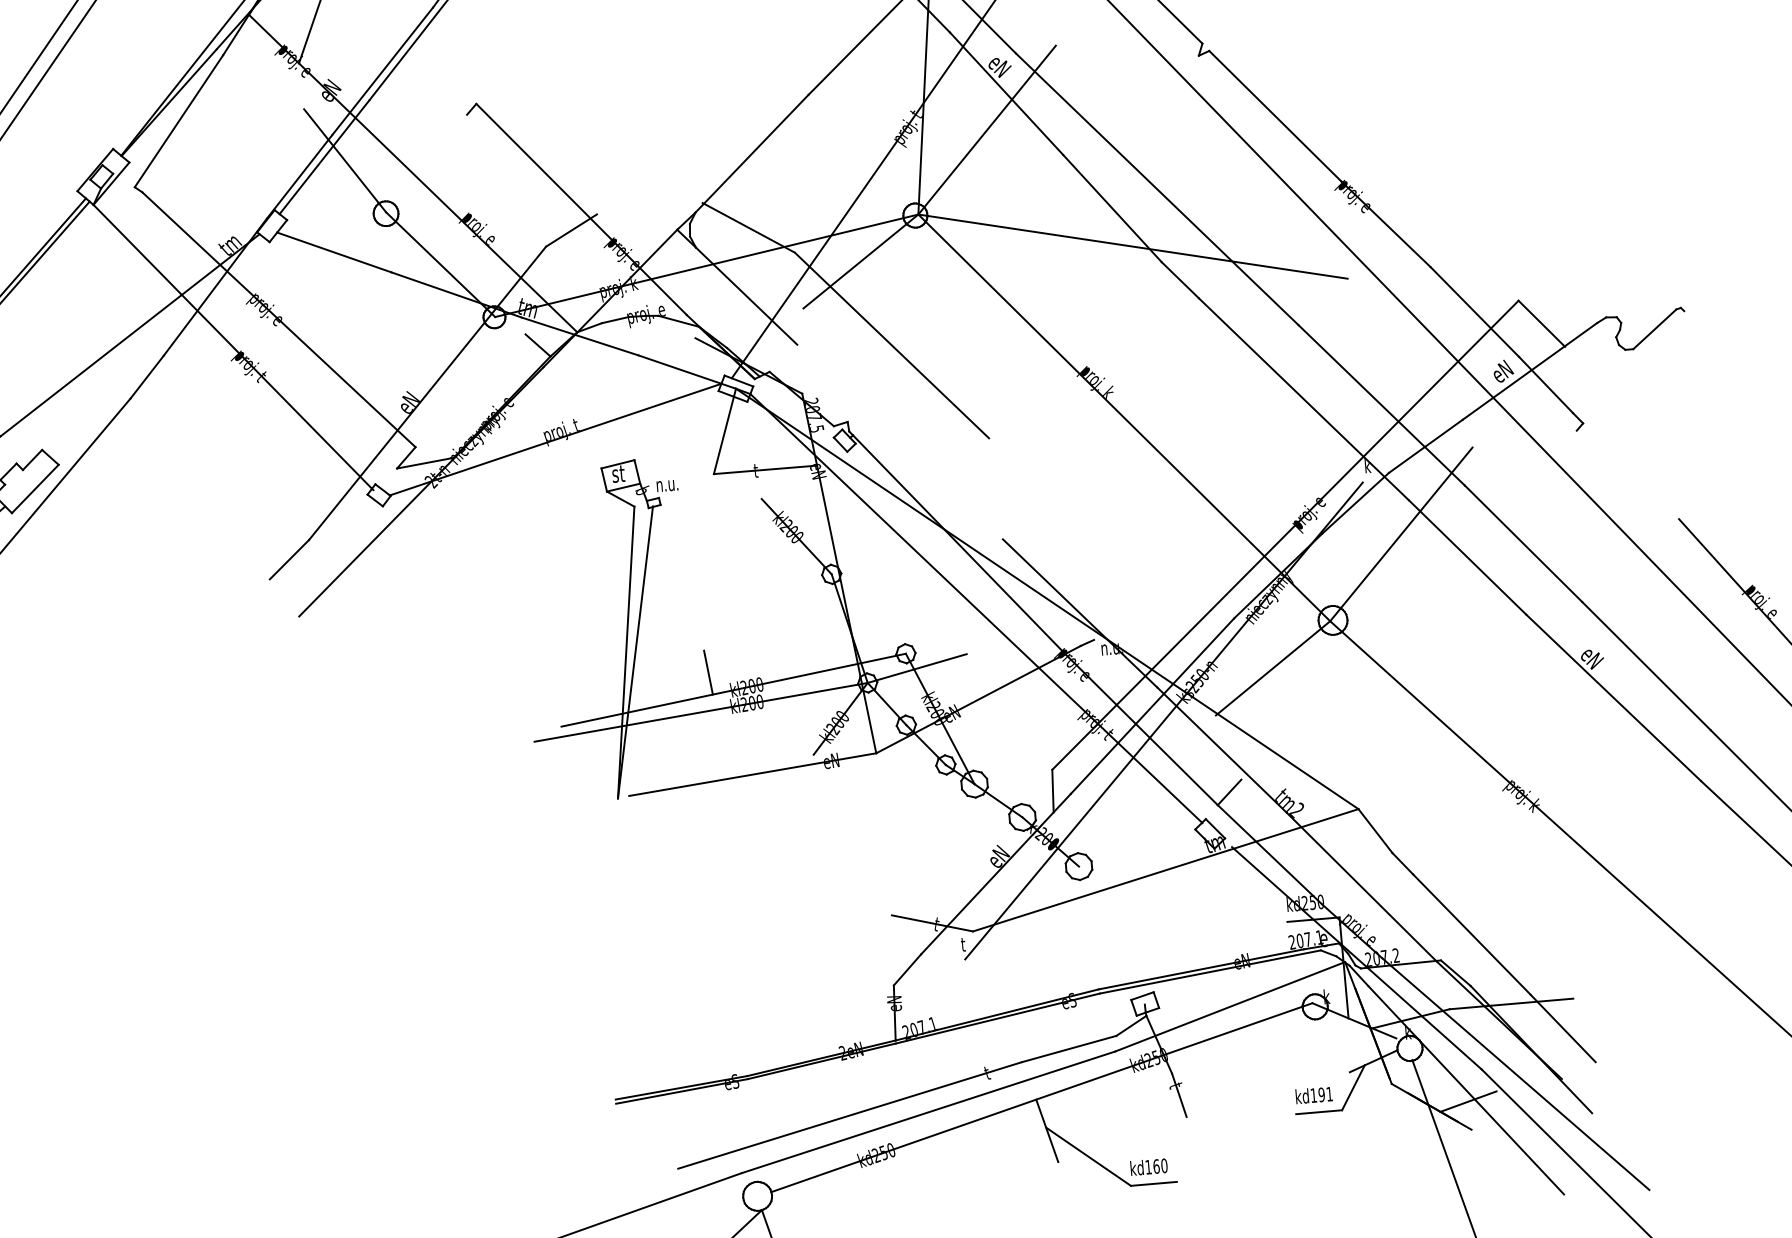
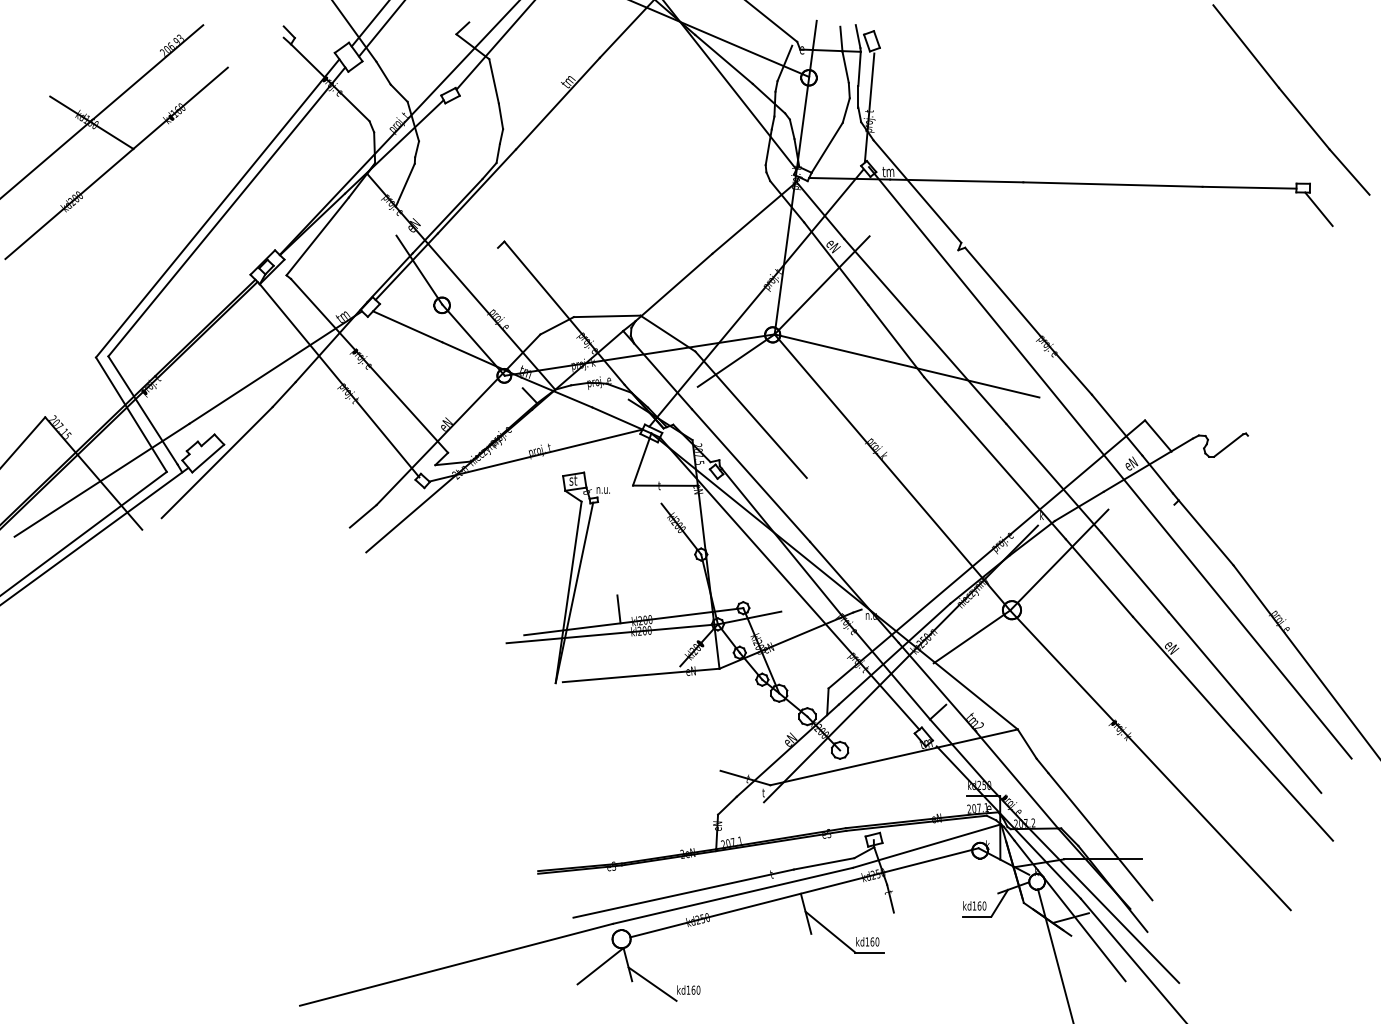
line: (648, 209) -> (606, 316), added
line: (900, 441) -> (751, 475), added
line: (1629, 470) -> (1205, 532), added
text: (1324, 1093) -> (981, 905), kd191 -> kd160

